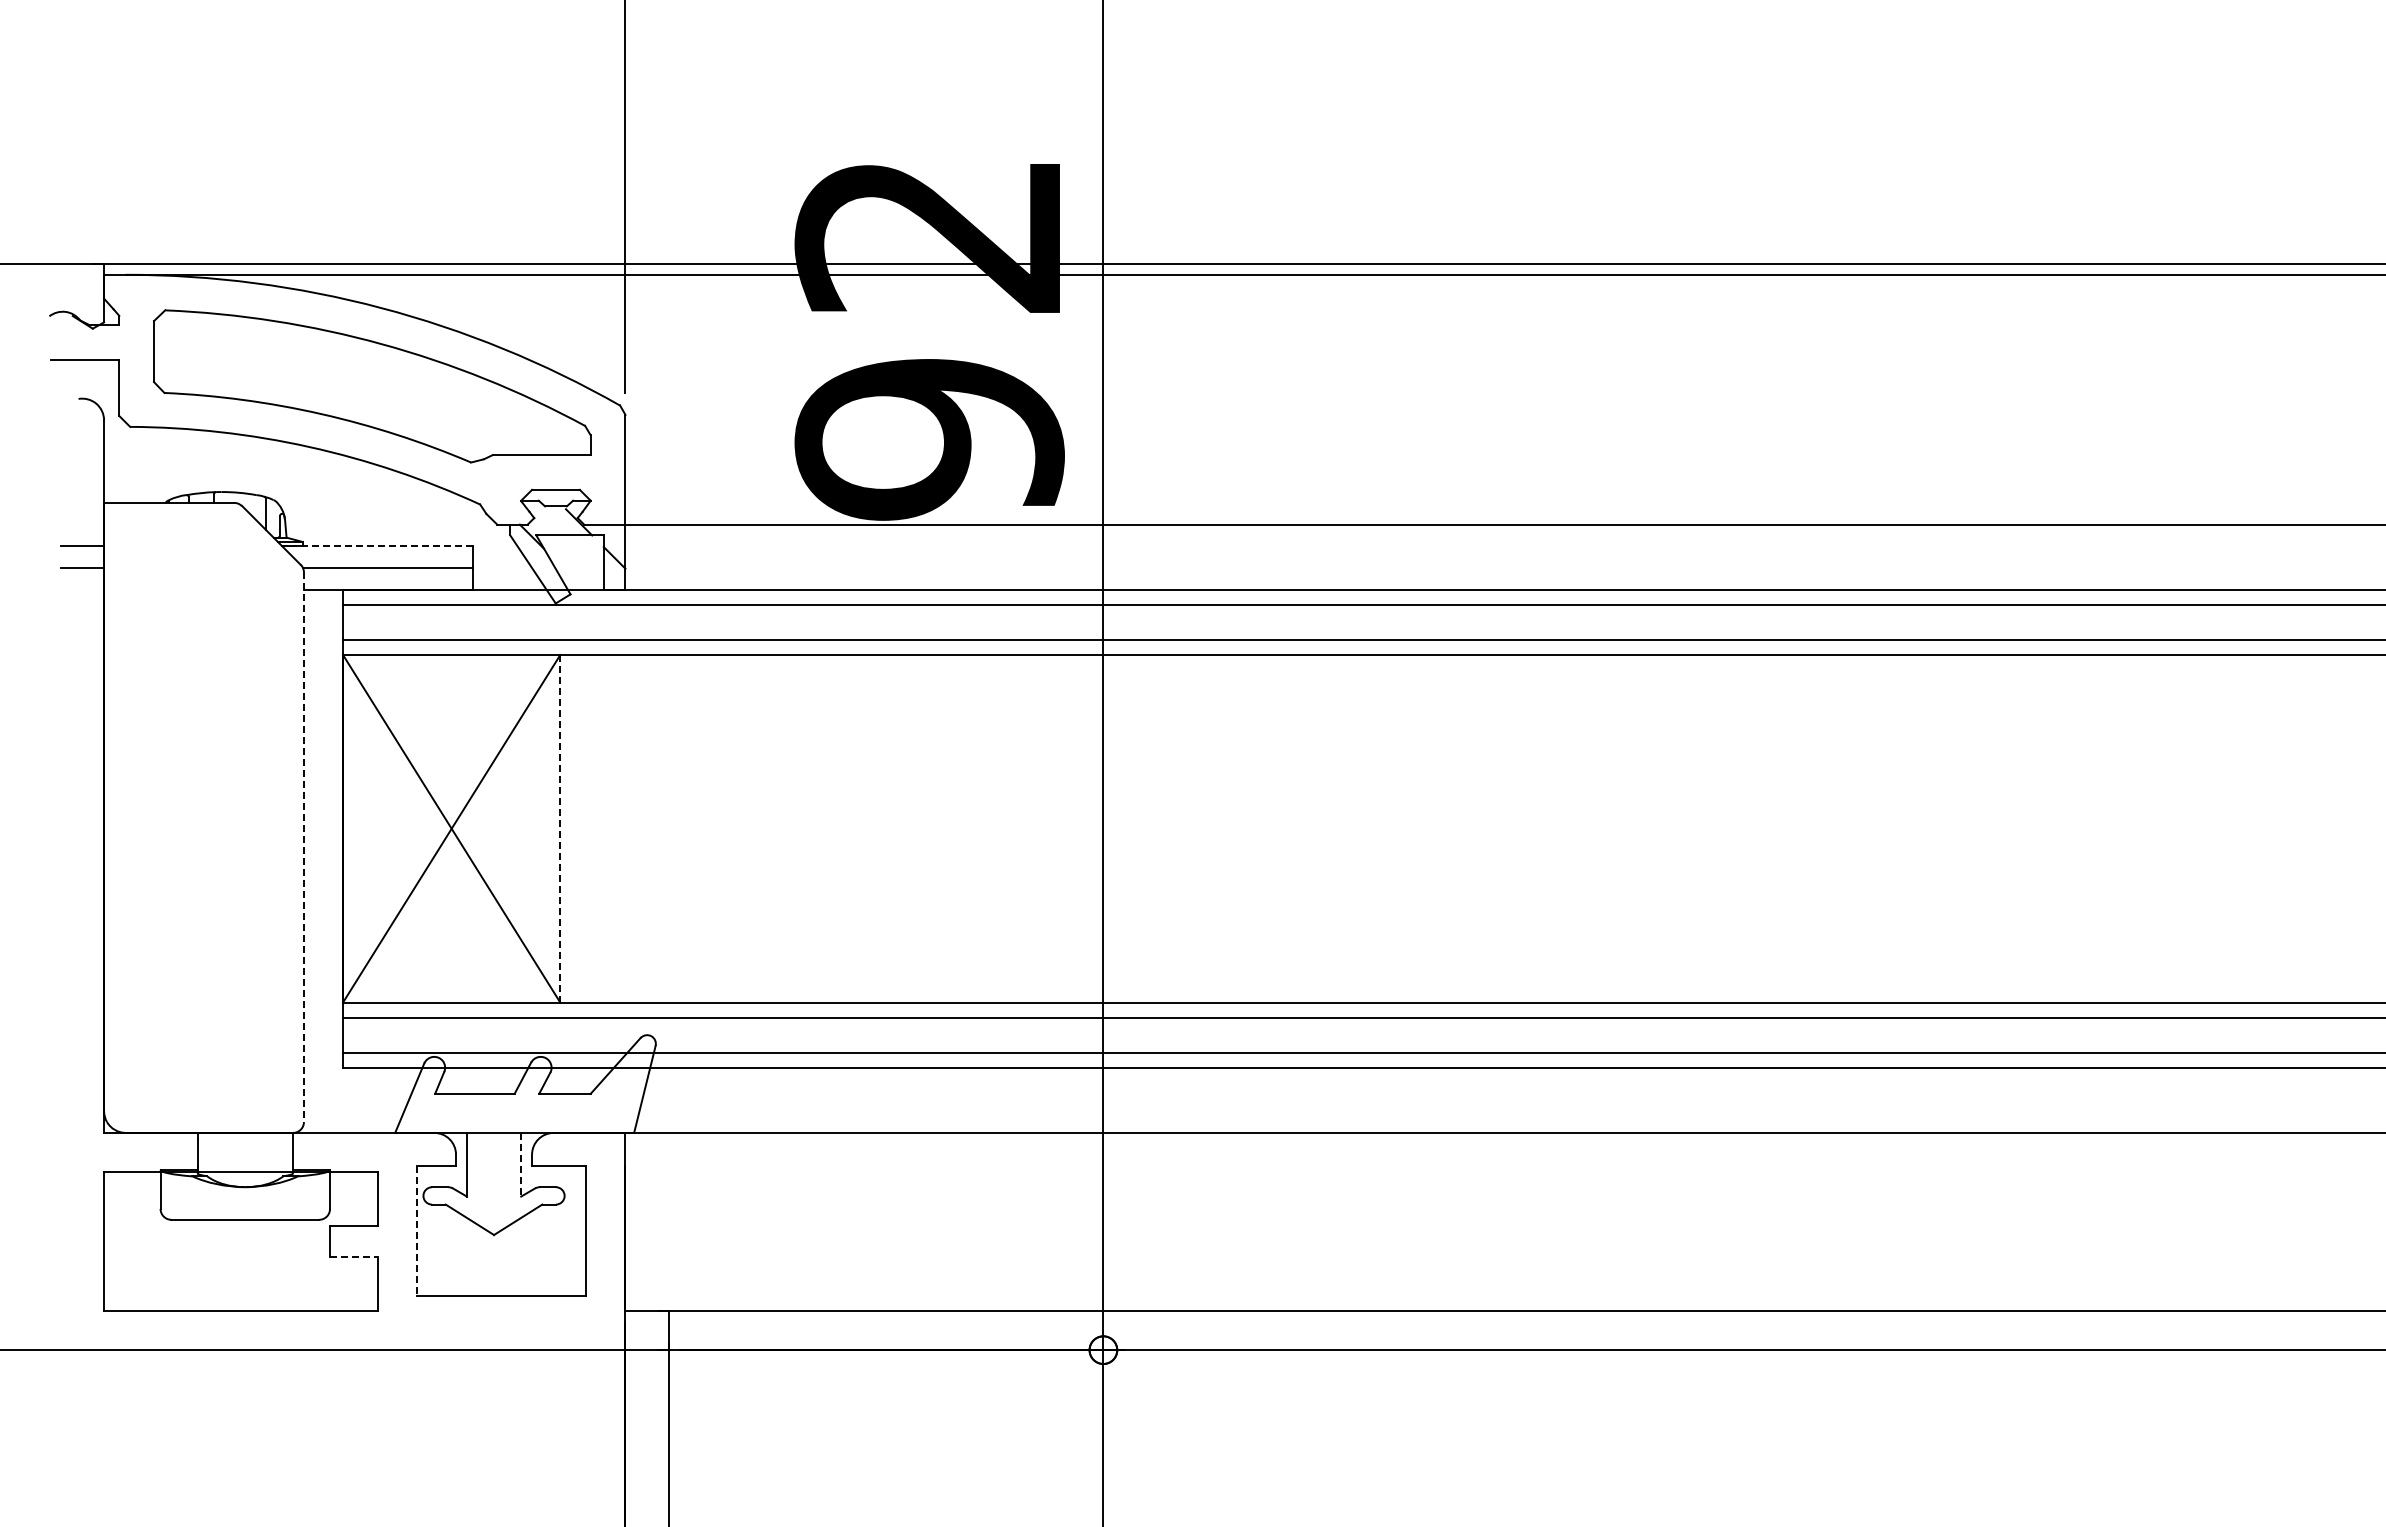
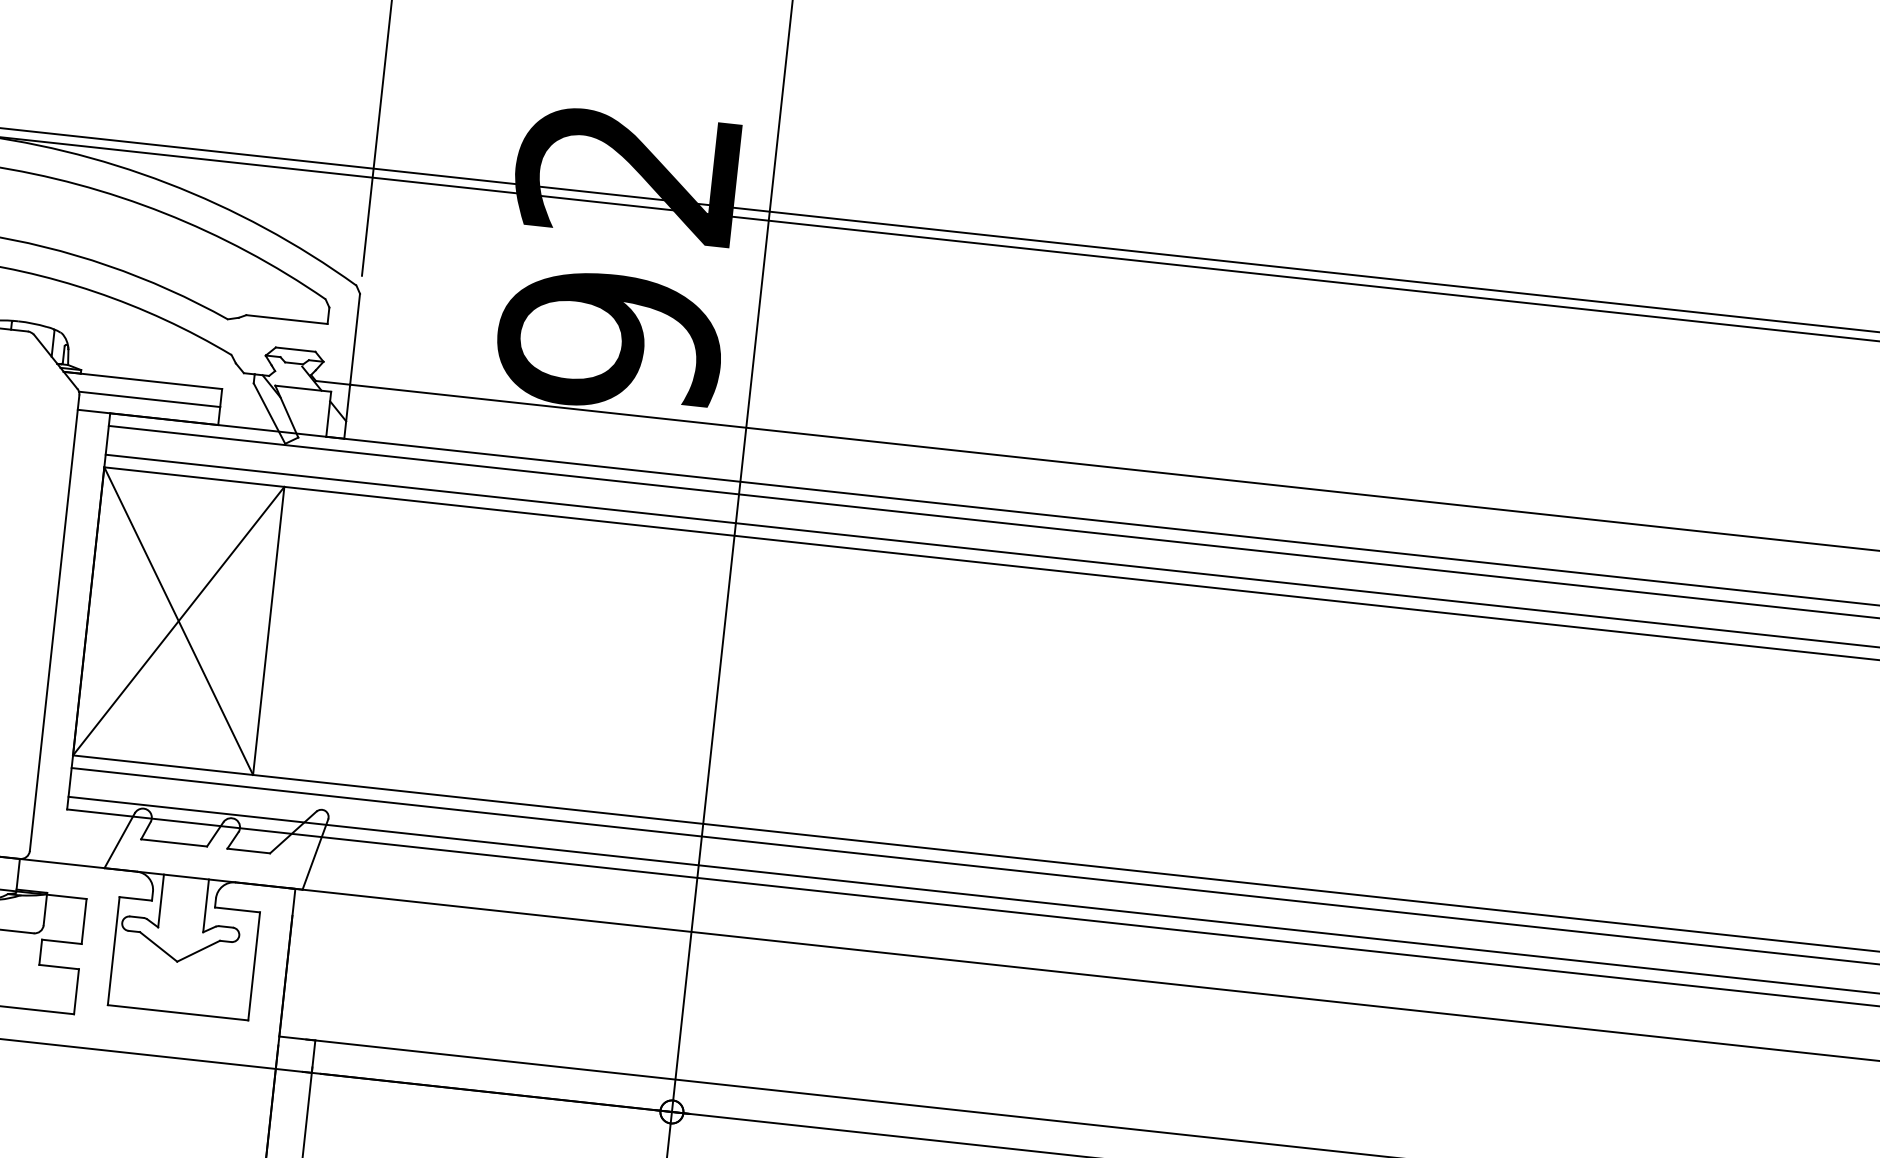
line: (377, 546) -> (142, 380), dashed -> solid
line: (560, 828) -> (268, 630), dashed -> solid
line: (303, 847) -> (54, 623), dashed -> solid
line: (521, 1164) -> (206, 905), dashed -> solid
line: (416, 1231) -> (113, 951), dashed -> solid
line: (353, 1256) -> (58, 966), dashed -> solid

